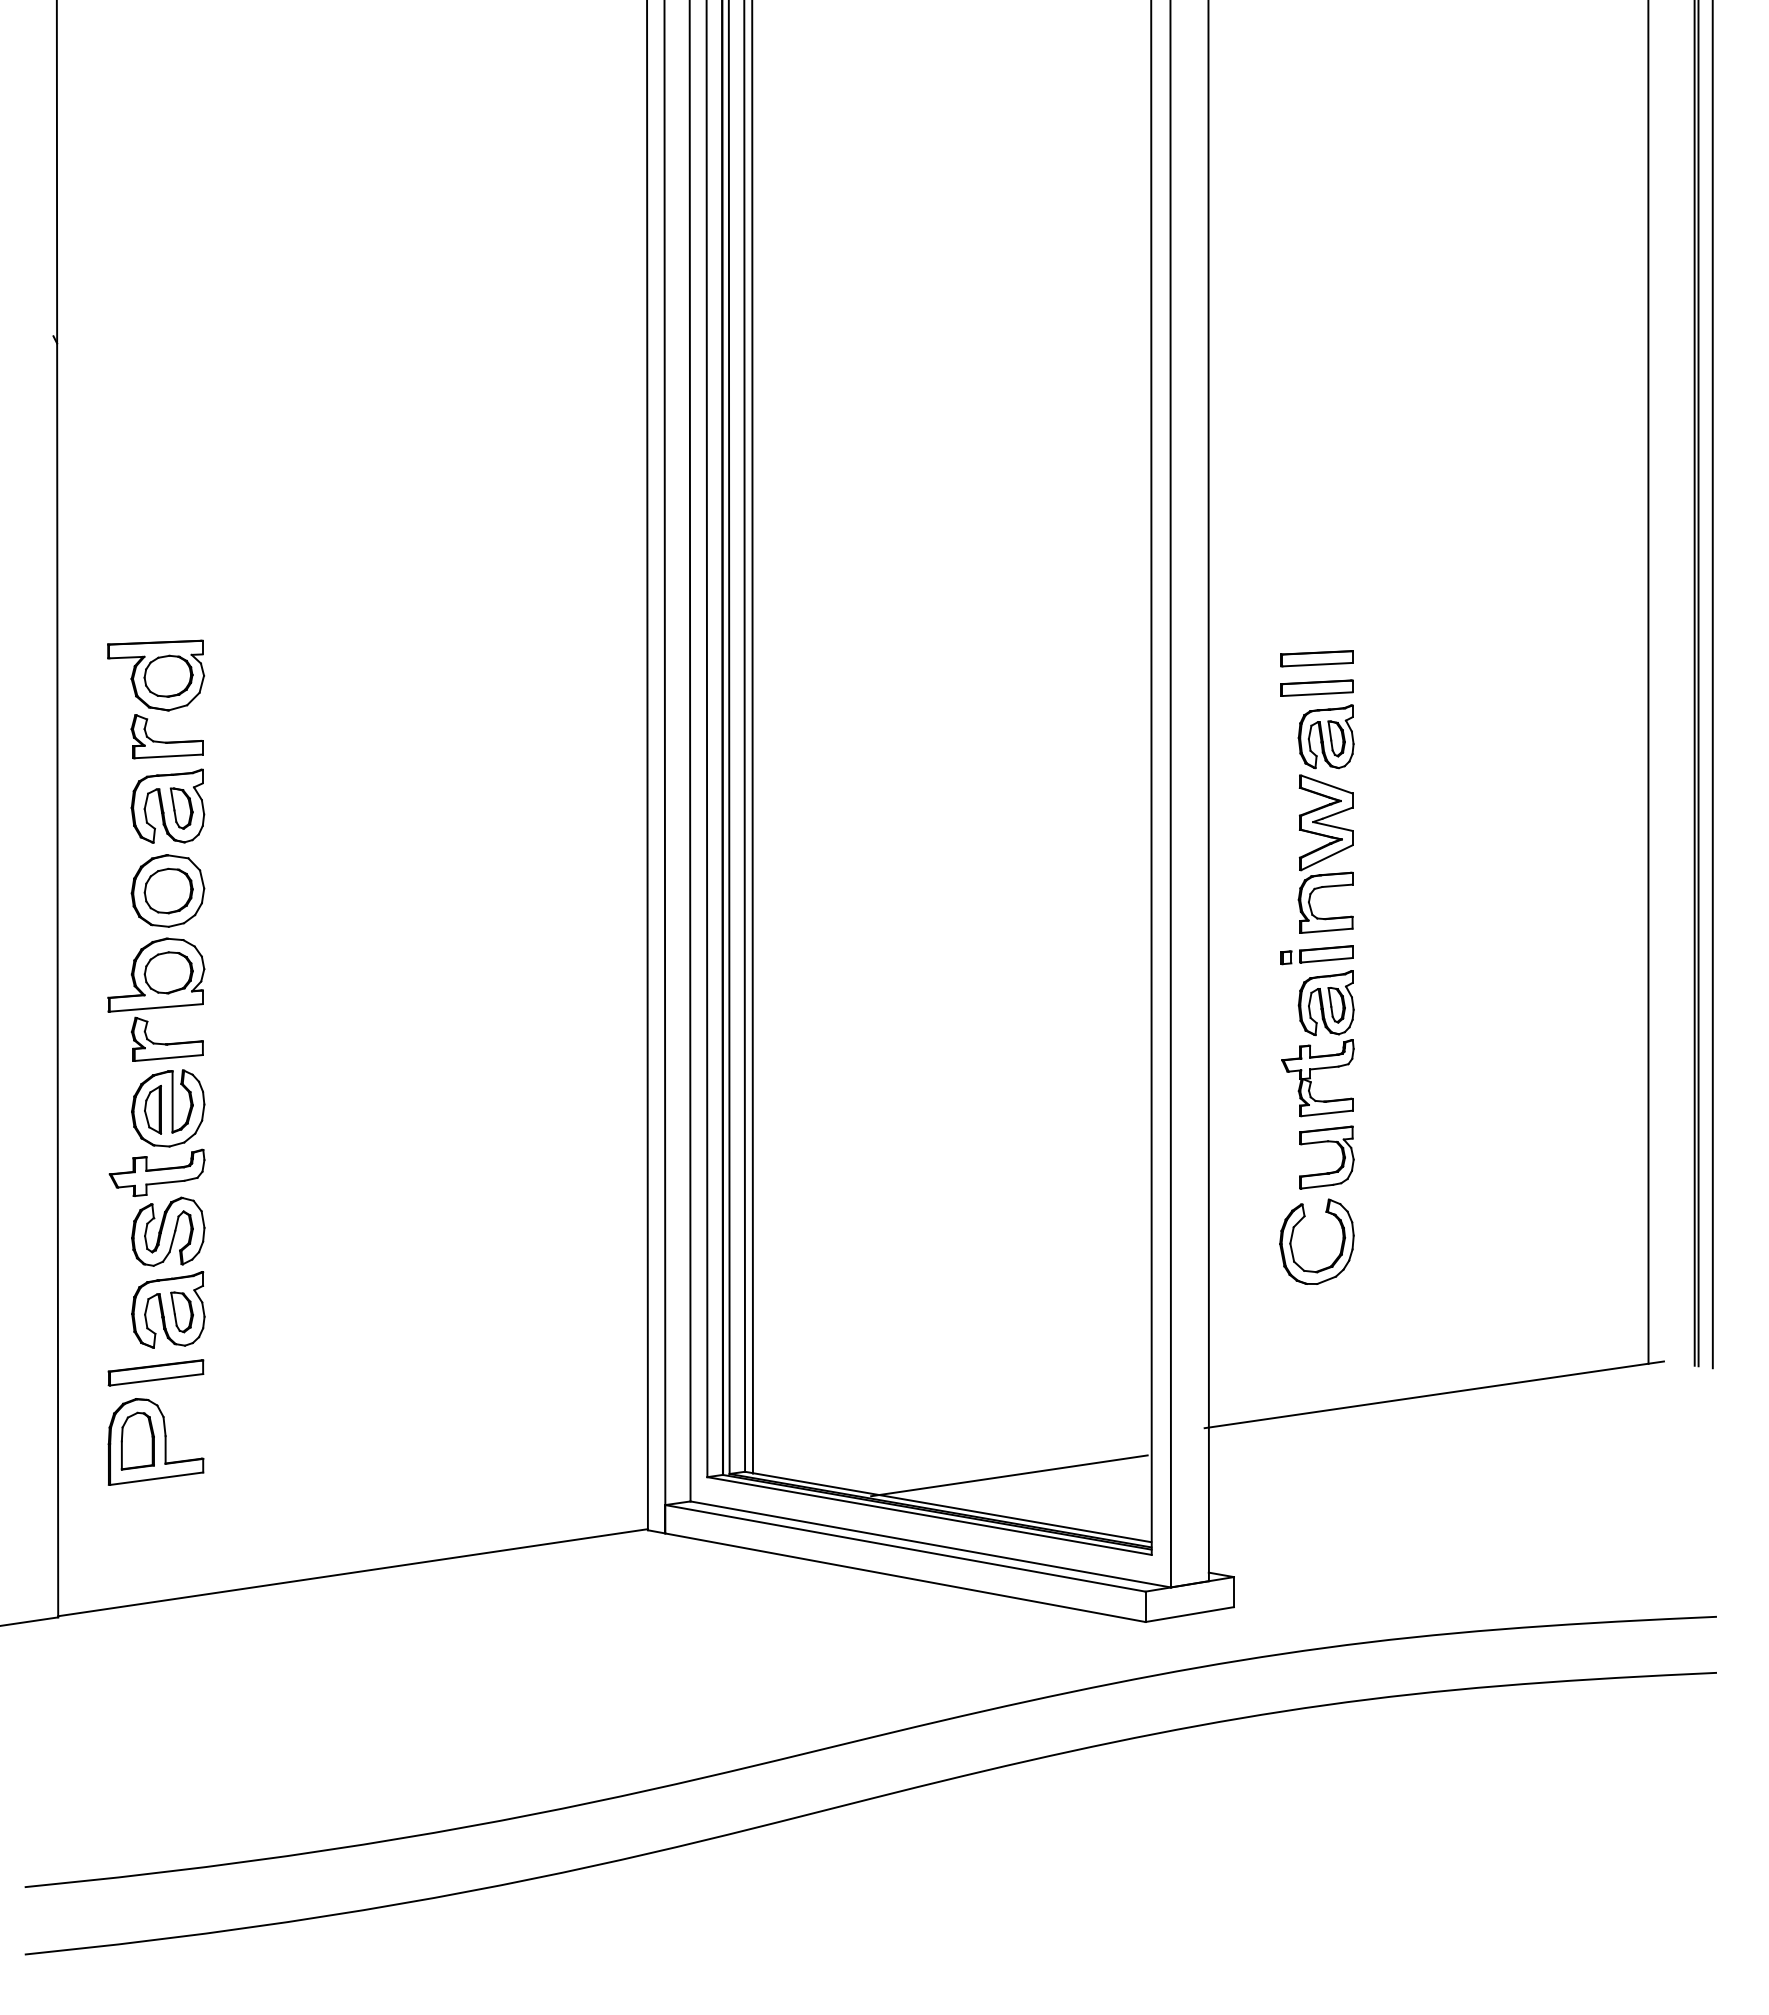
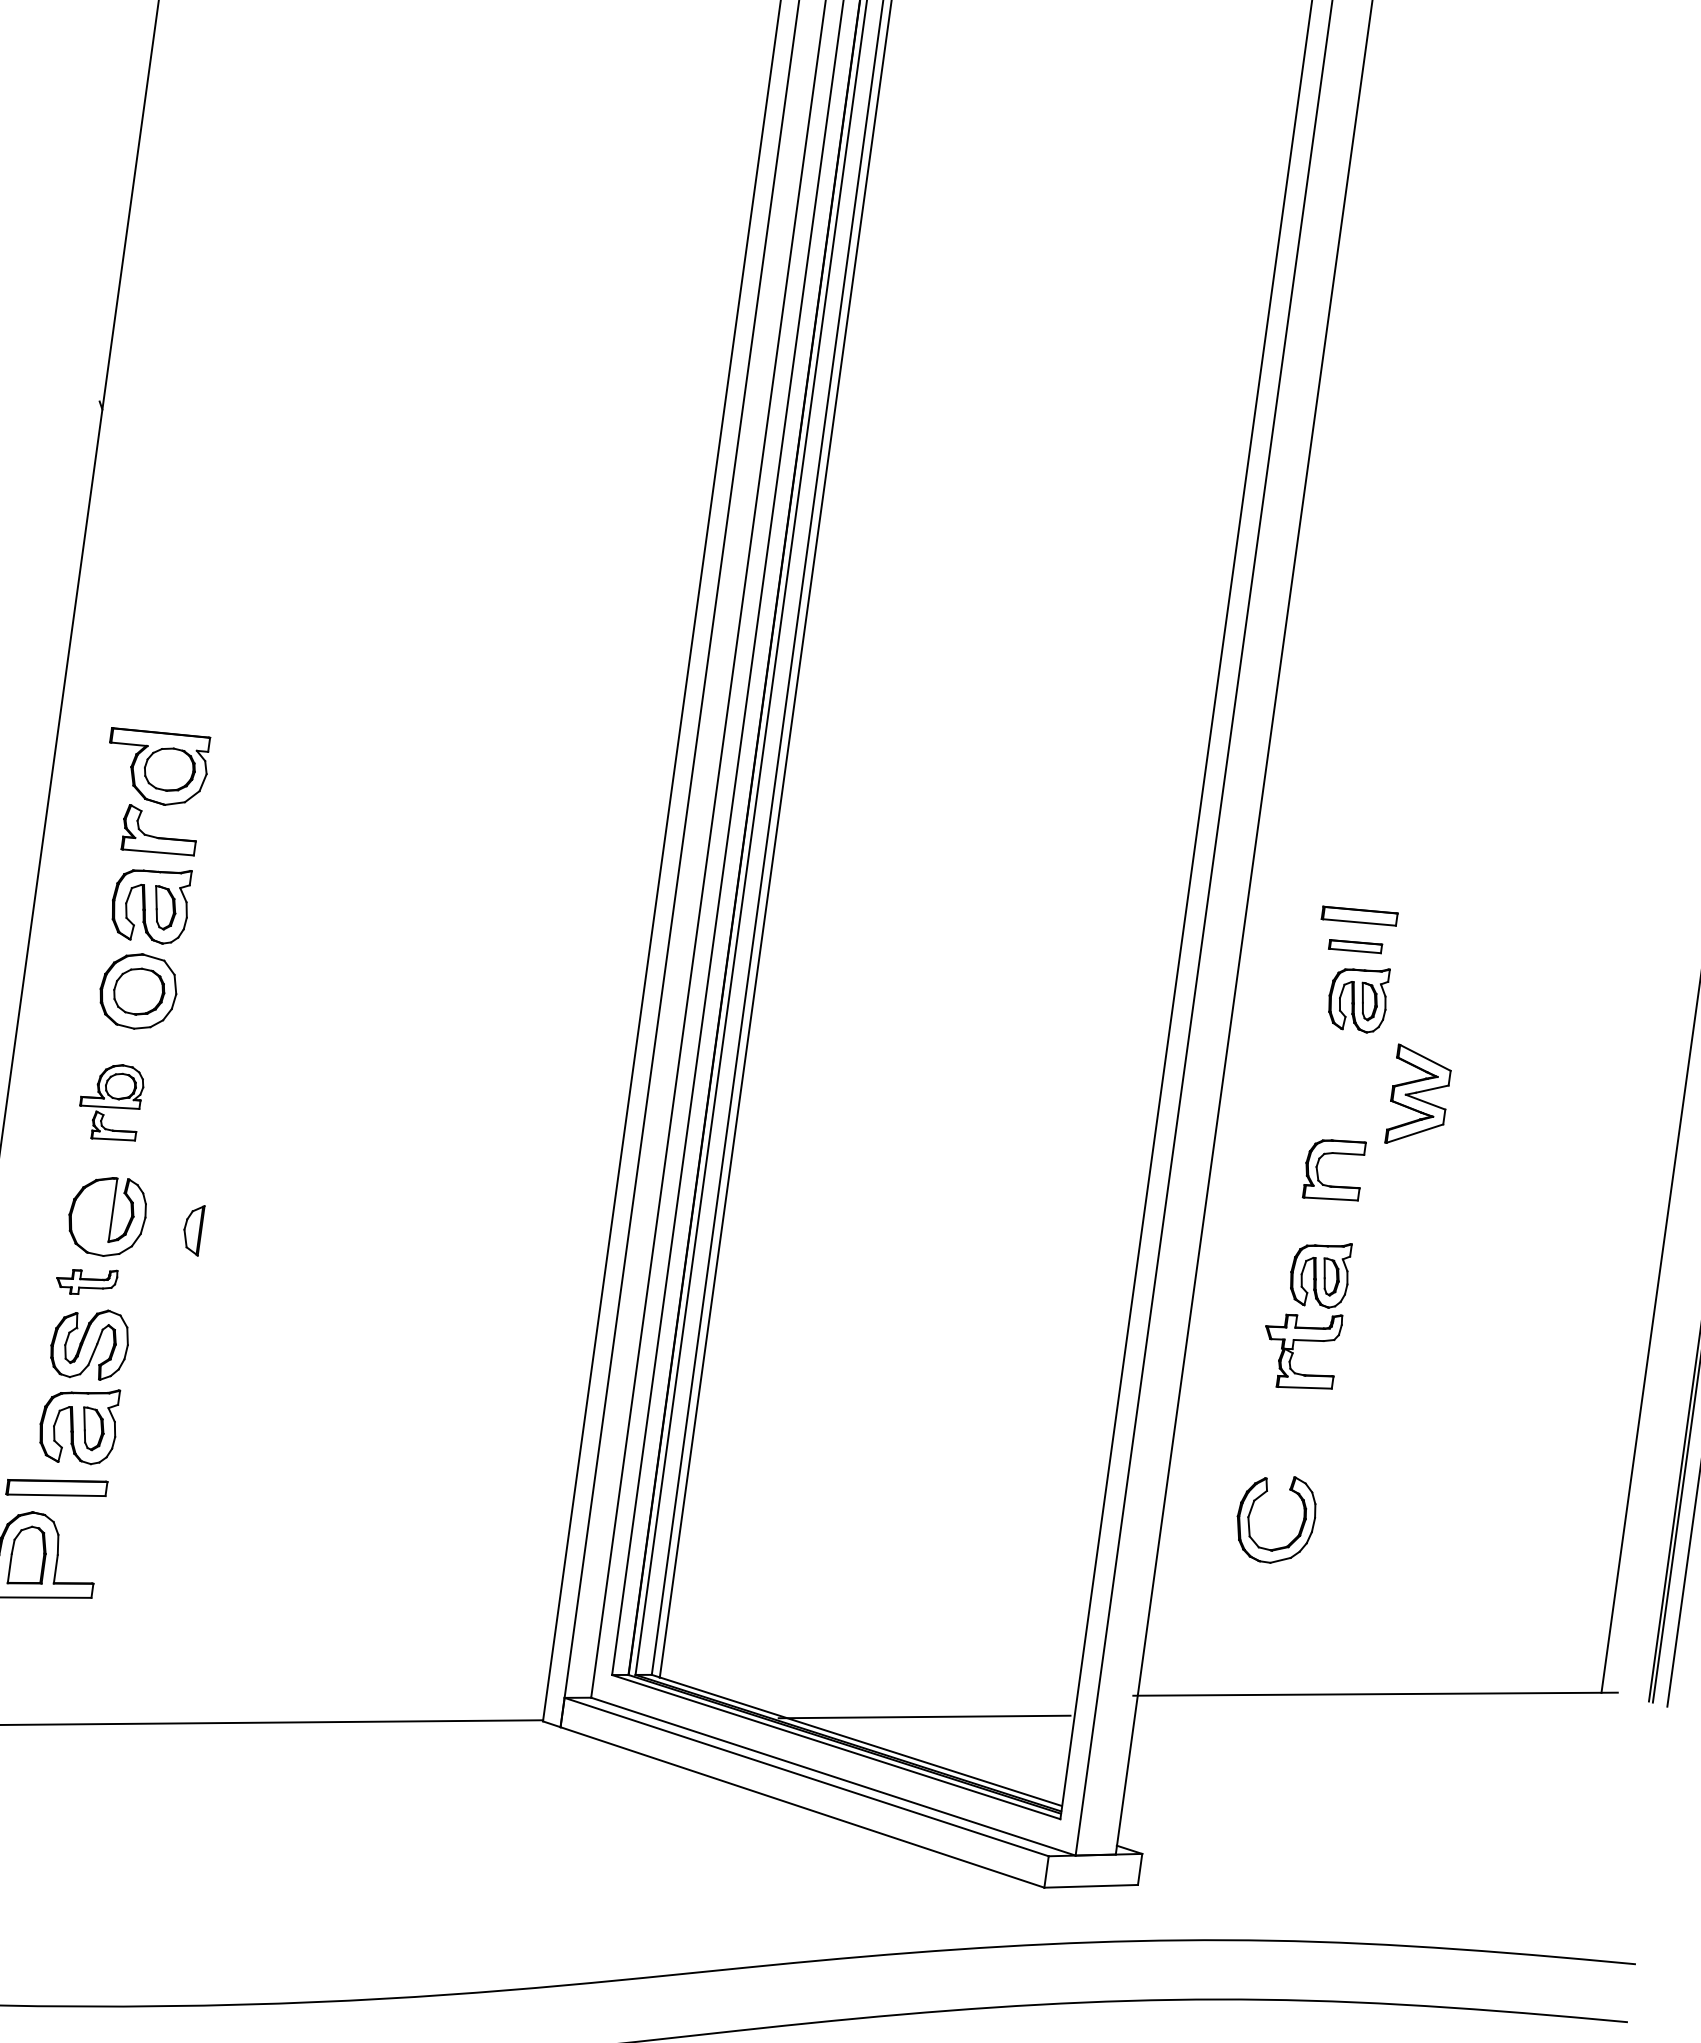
part: (1316, 687) -> (1355, 945), size x0.7
part: (1325, 822) -> (1418, 1096), moved
part: (1316, 955) -> (1316, 1223), removed
part: (156, 999) -> (111, 1102), size x0.6
part: (153, 1109) -> (193, 1229), moved
part: (1331, 1171) -> (1301, 1448), removed
part: (156, 1172) -> (86, 1280), size x0.6

